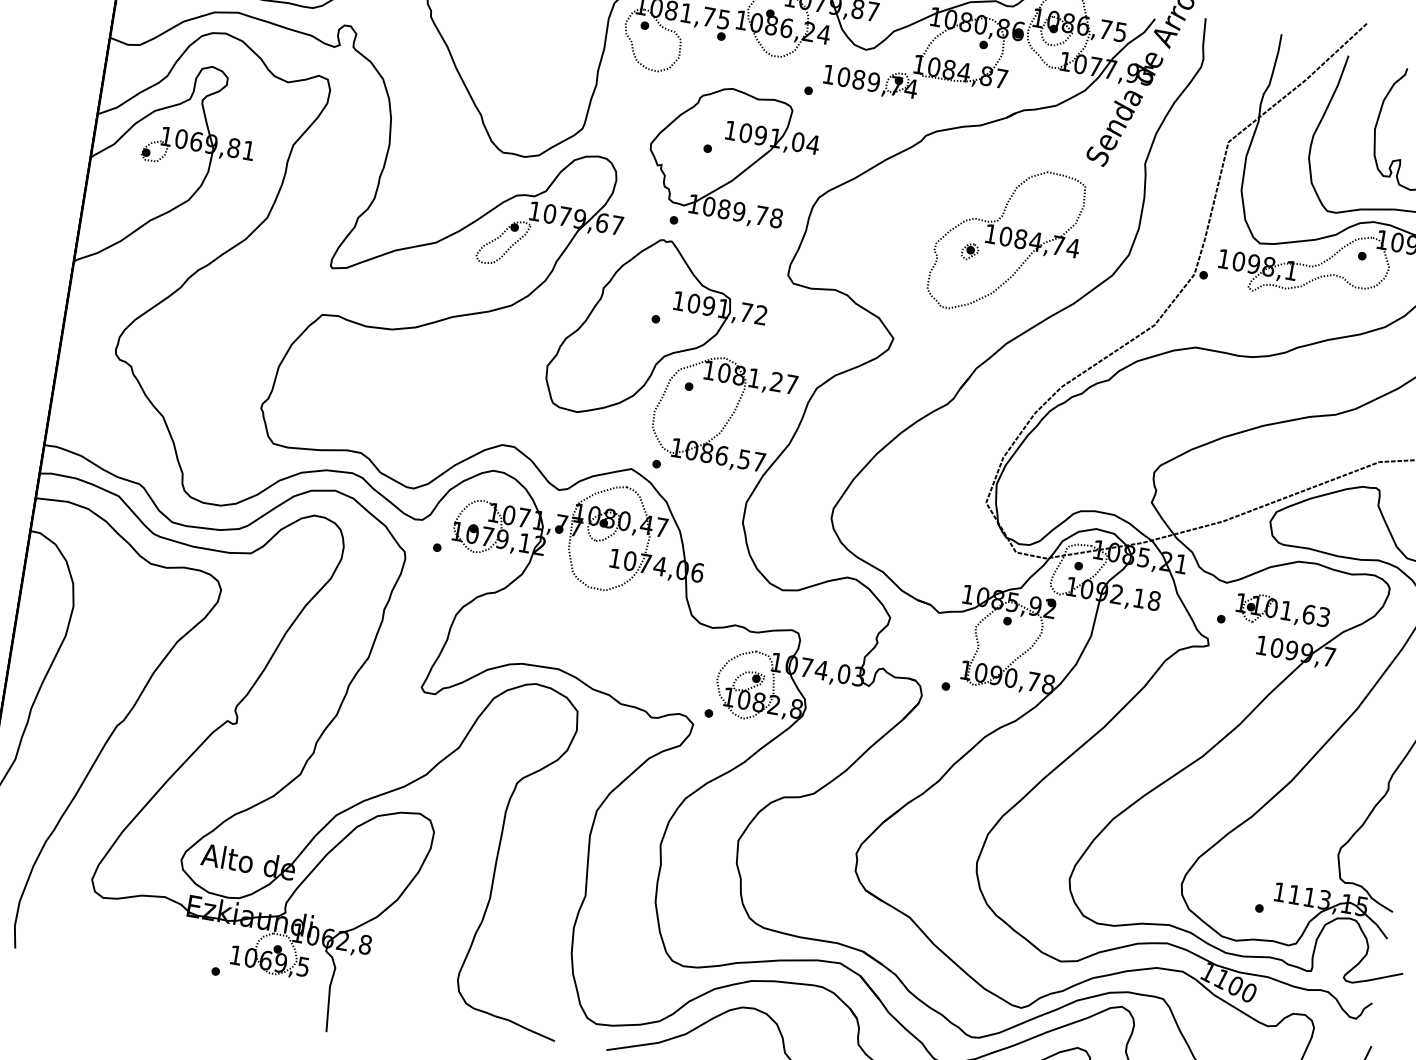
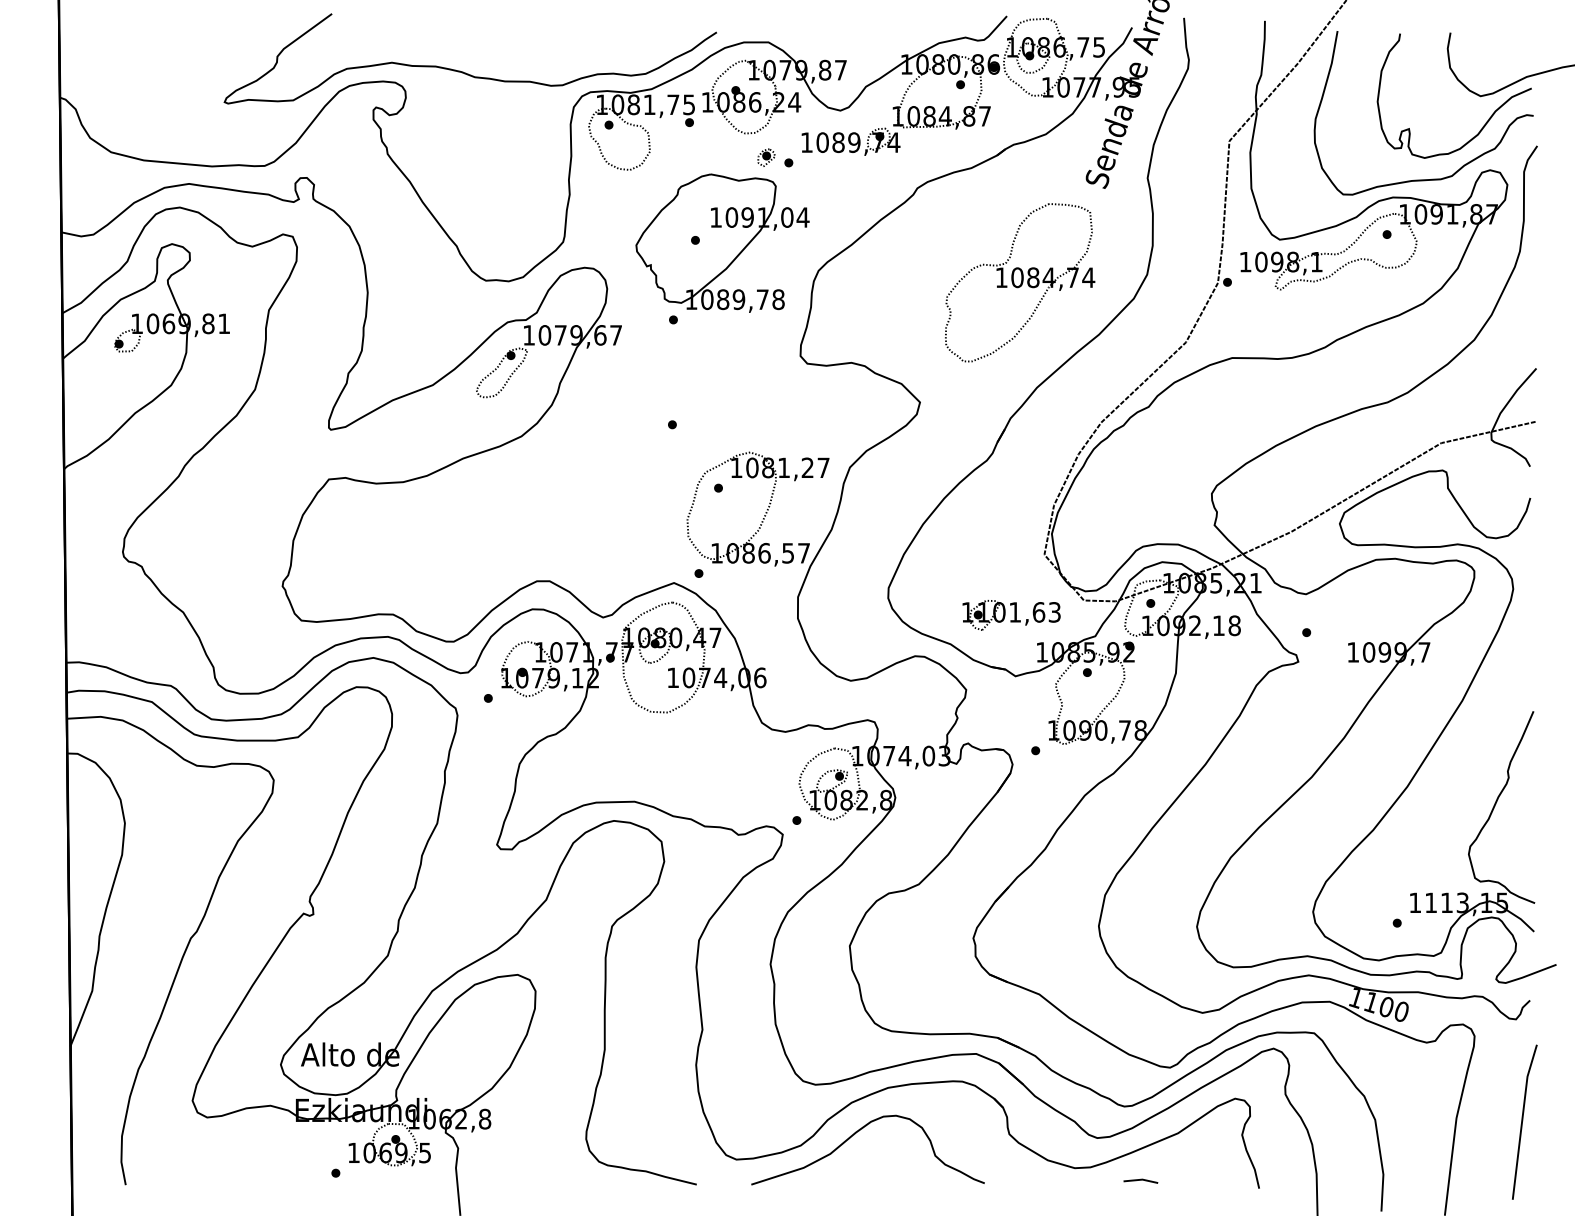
part: (970, 251) -> (766, 157), moved
part: (657, 332) -> (676, 438), removed
part: (1282, 613) -> (1011, 615), moved

